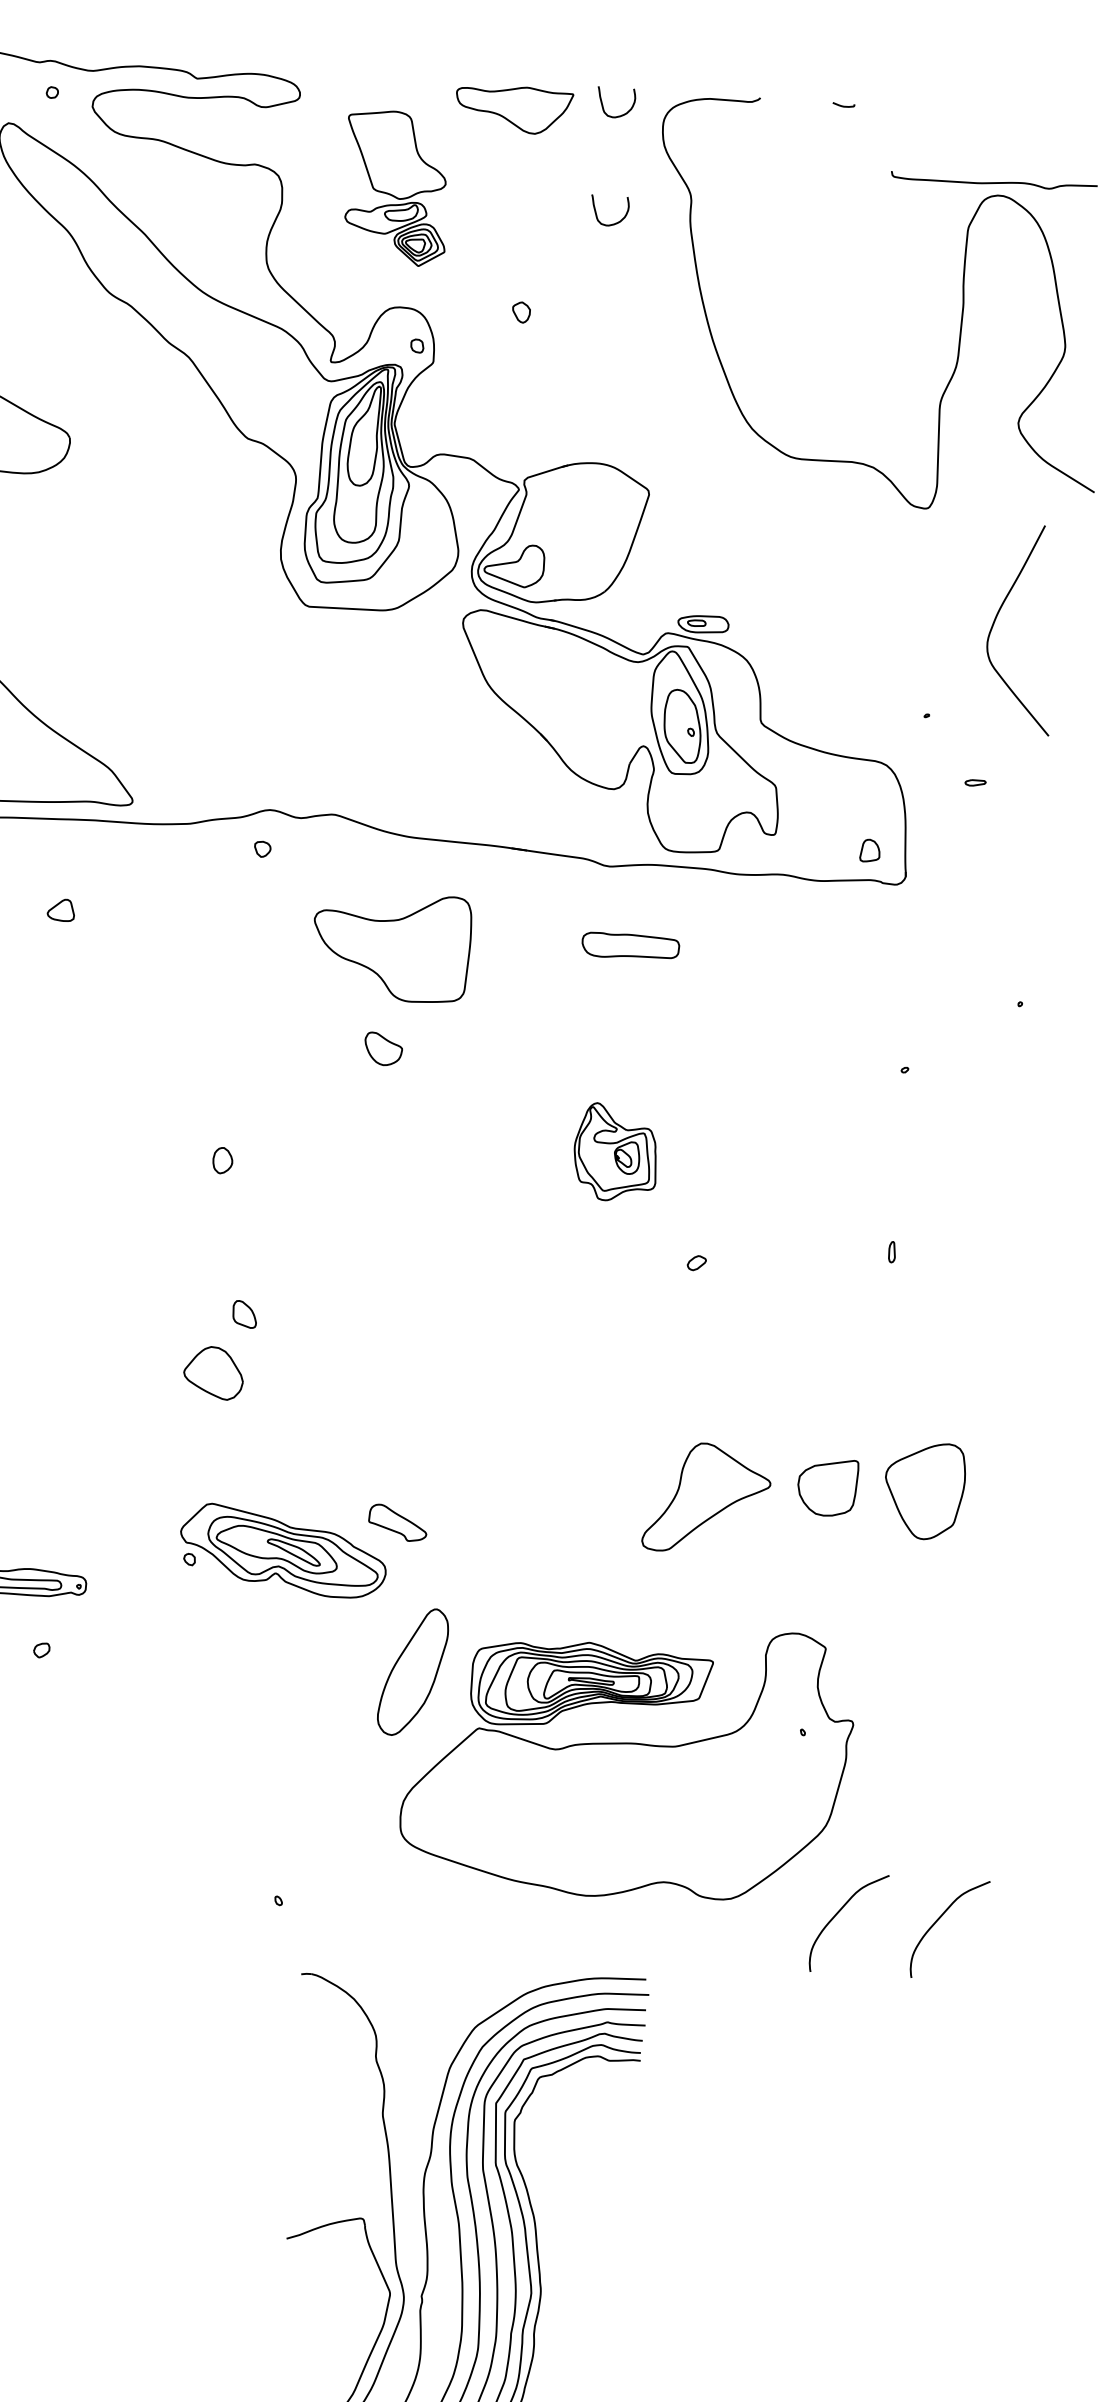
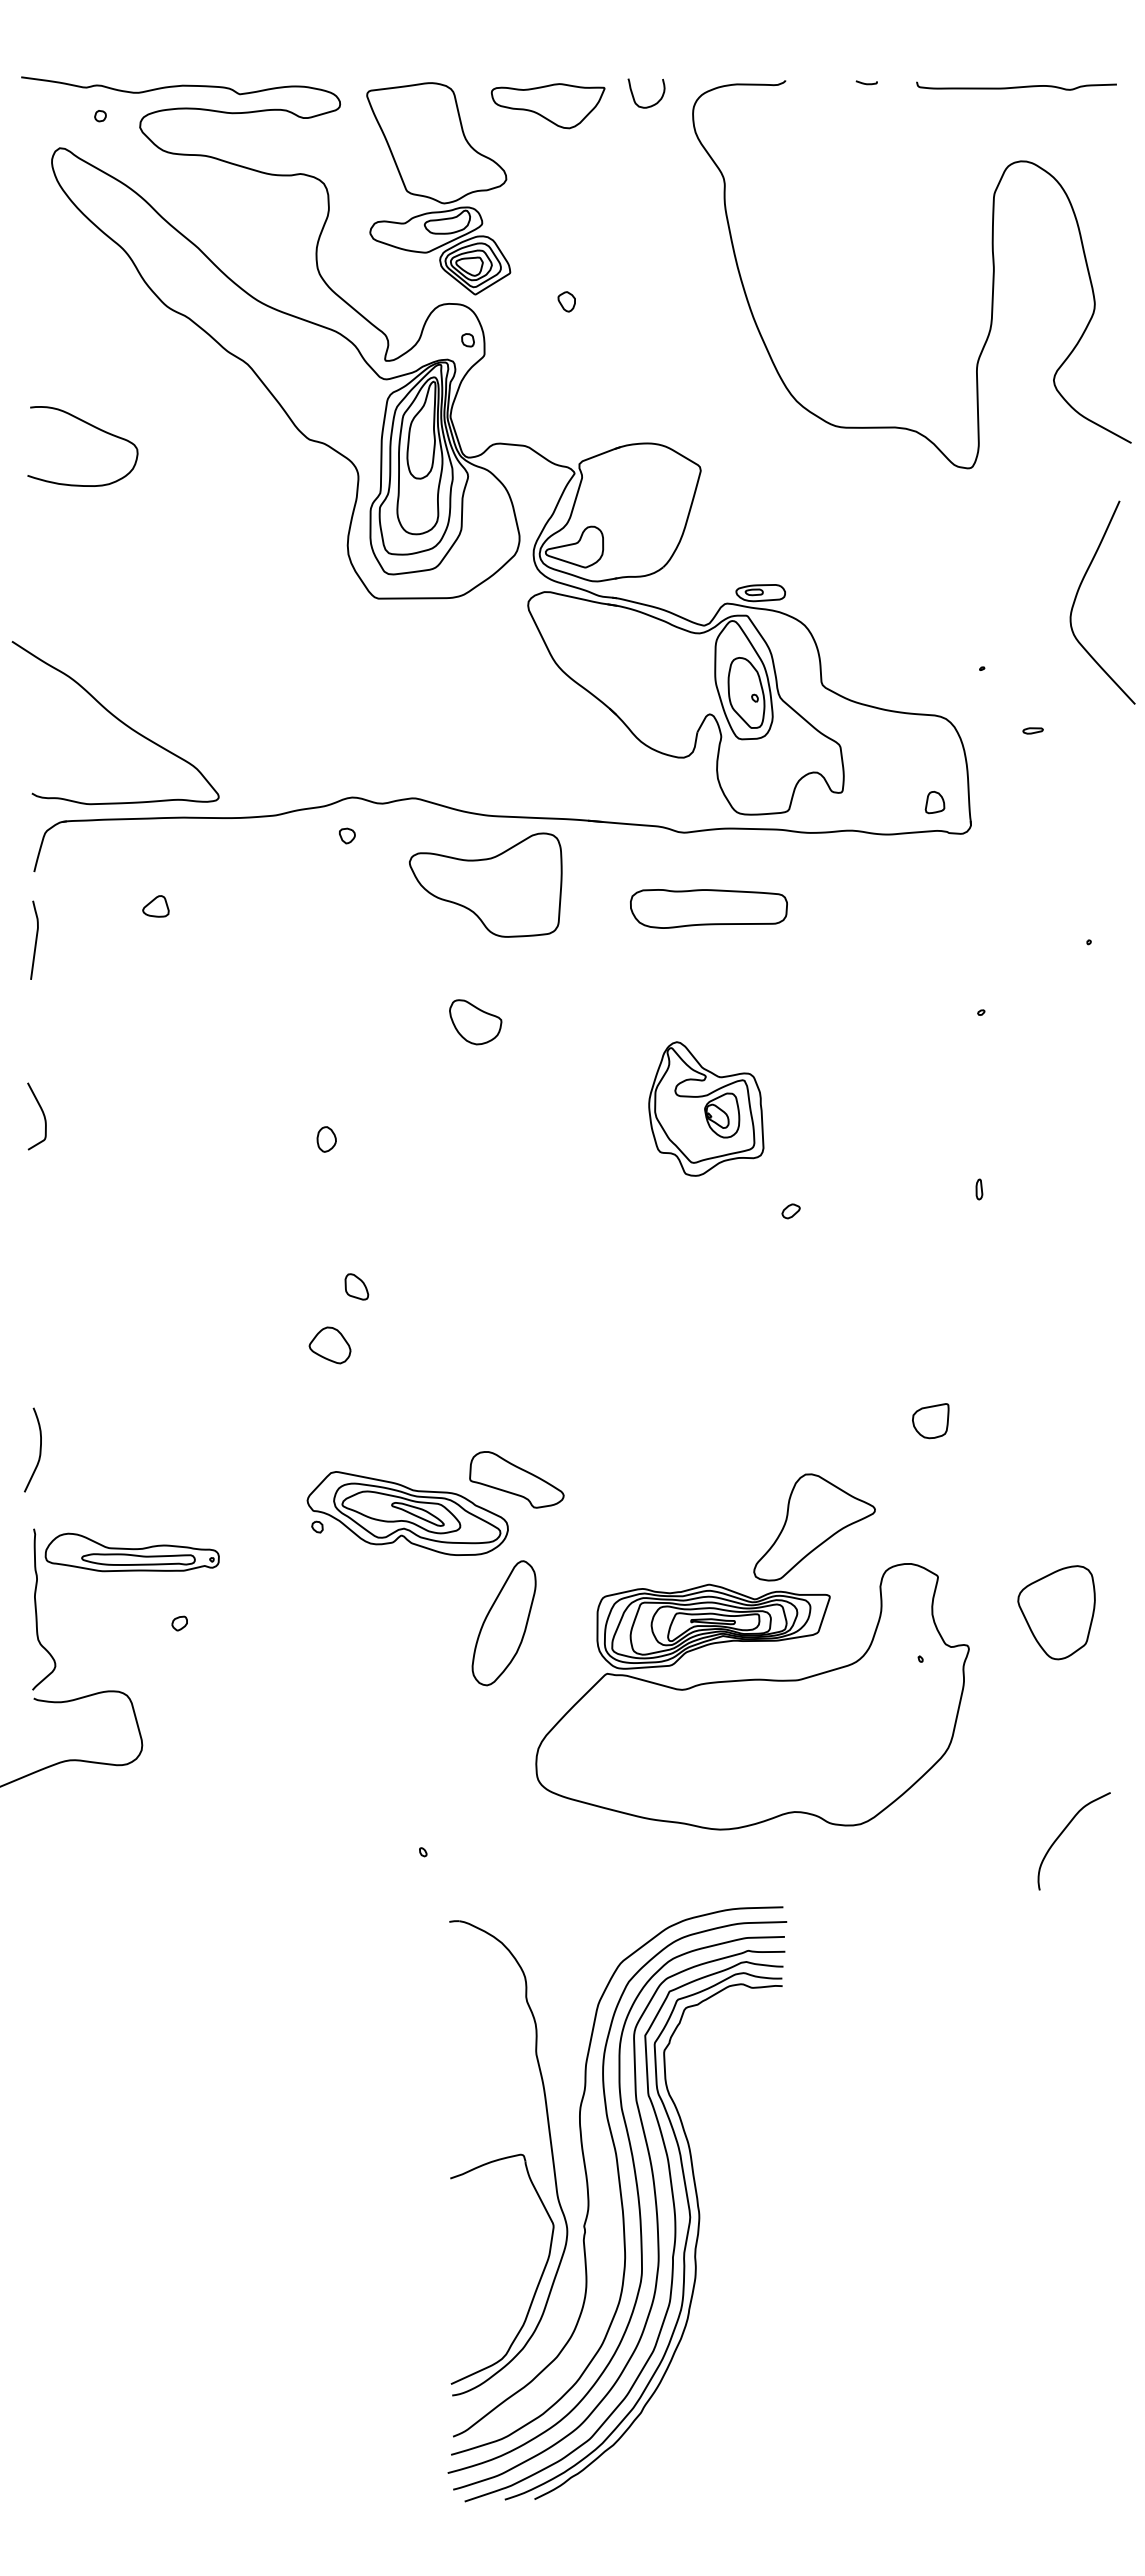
curve: (994, 182) -> (1016, 86), moved
part: (396, 187) -> (438, 188), size x1.43
curve: (615, 222) -> (652, 209), removed
curve: (998, 615) -> (1079, 590), moved
part: (391, 946) -> (485, 884), moved
part: (630, 946) -> (708, 908), size x1.67
part: (383, 1049) -> (475, 1022), size x1.43
part: (615, 1152) -> (706, 1108), size x1.43
part: (213, 1373) -> (329, 1345), size x0.71
part: (827, 1488) -> (930, 1421), size x0.62
part: (924, 1490) -> (1056, 1612), moved
part: (707, 1498) -> (814, 1527), moved
part: (397, 1522) -> (516, 1479), size x1.67
part: (412, 1672) -> (503, 1623), moved
curve: (839, 1912) -> (966, 1831), removed

